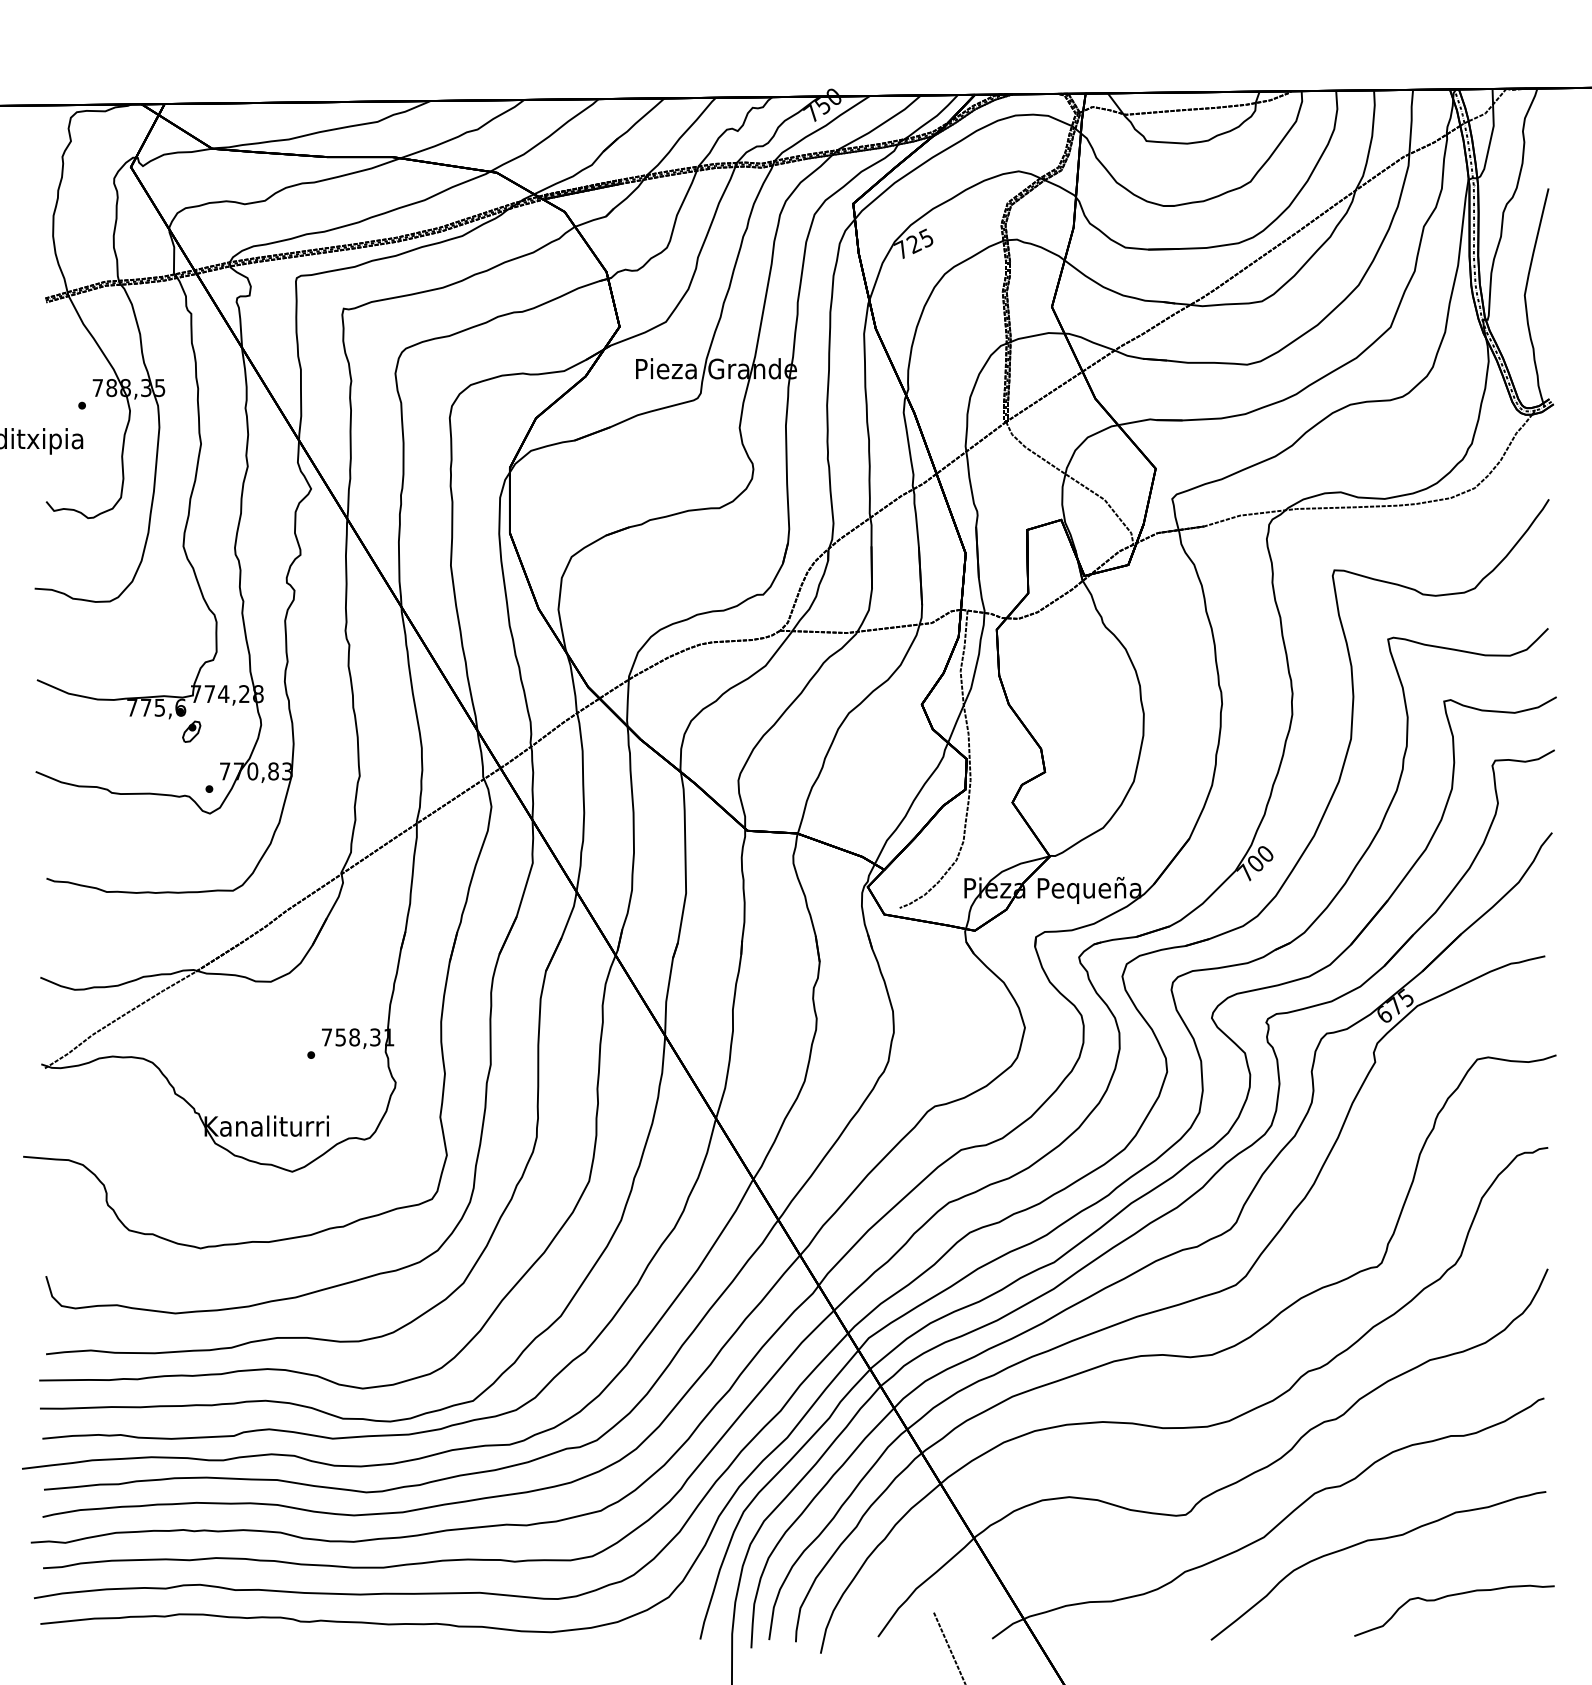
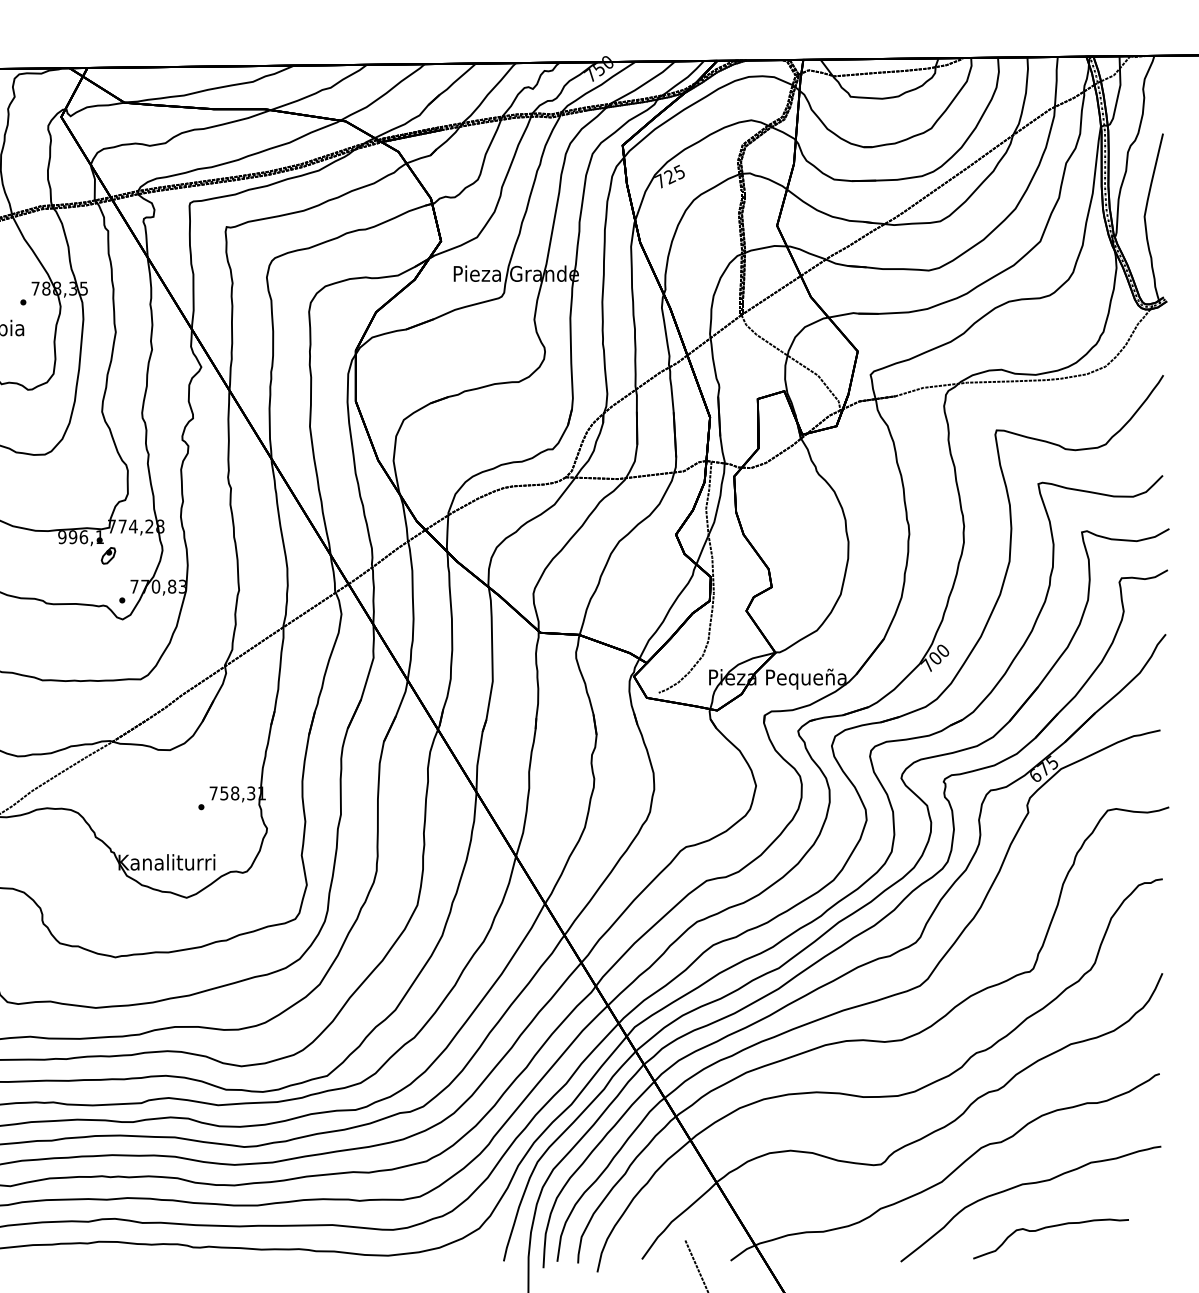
text: (156, 707) -> (81, 536), 775,6 -> 996,1
curve: (1451, 1596) -> (1048, 1227), moved

